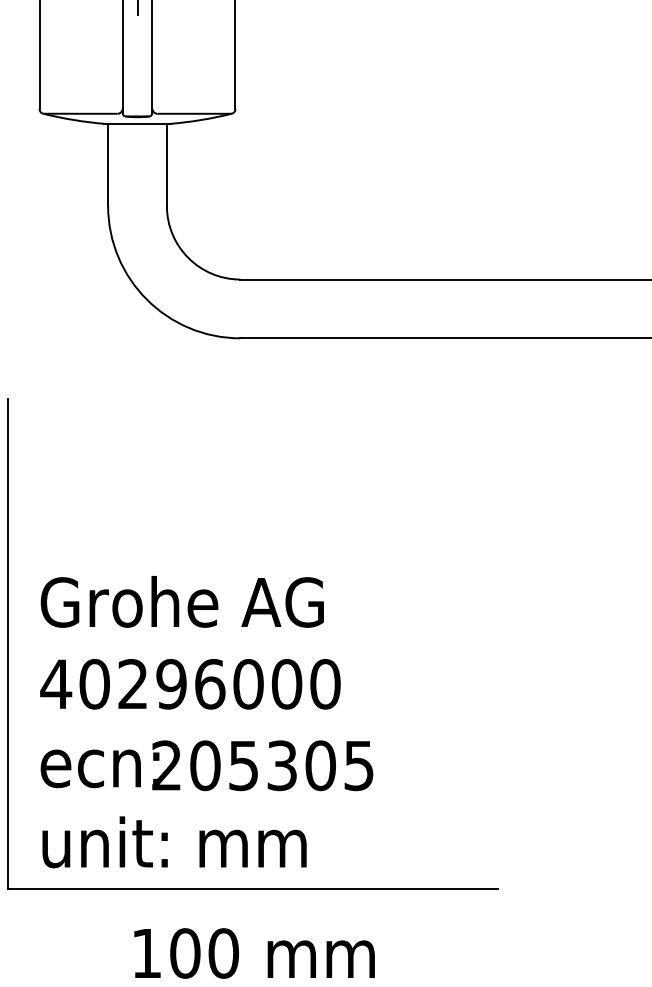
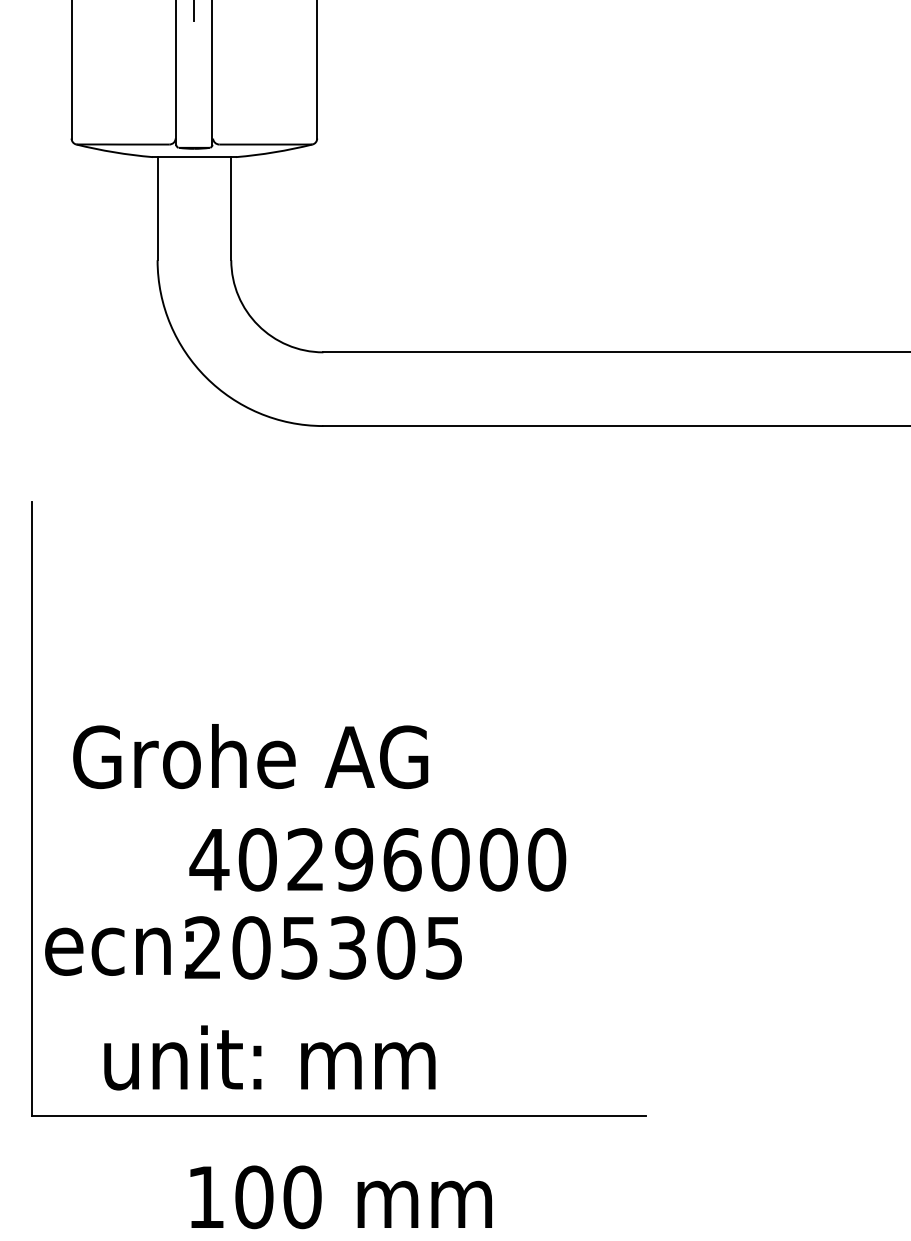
text: (190, 684) -> (377, 859), moved
text: (206, 765) -> (253, 947), moved
text: (174, 841) -> (269, 1057), moved

